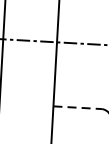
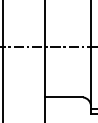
line: (78, 107) -> (64, 97), dashed -> solid

